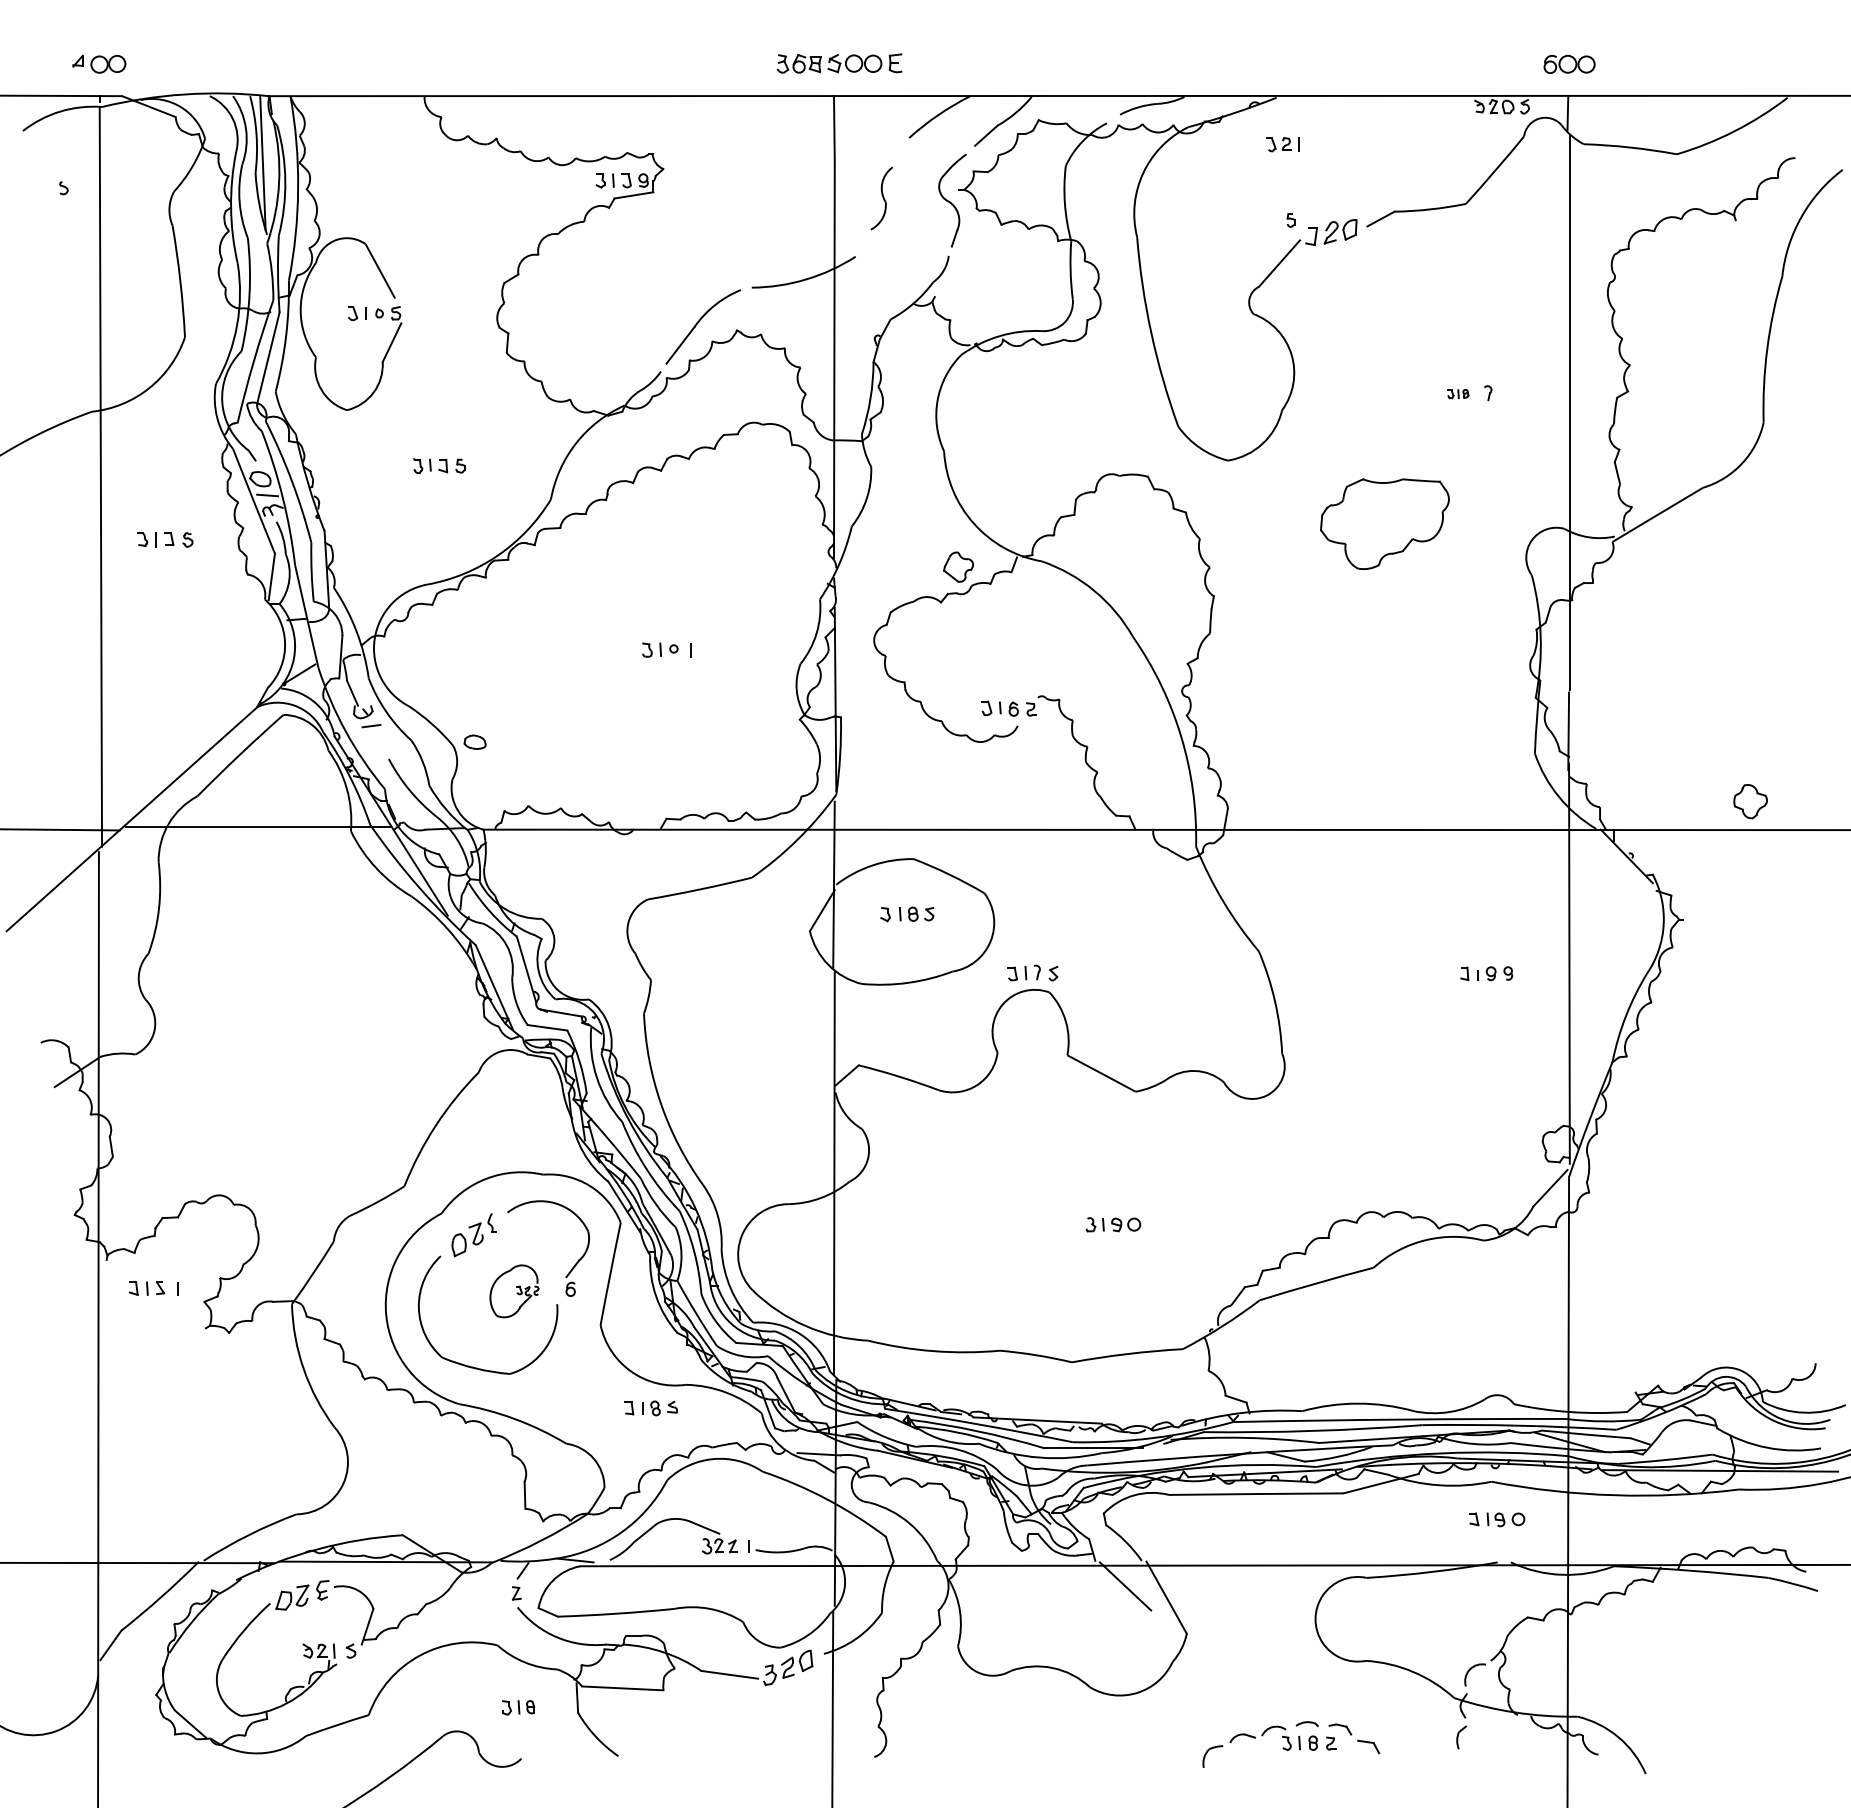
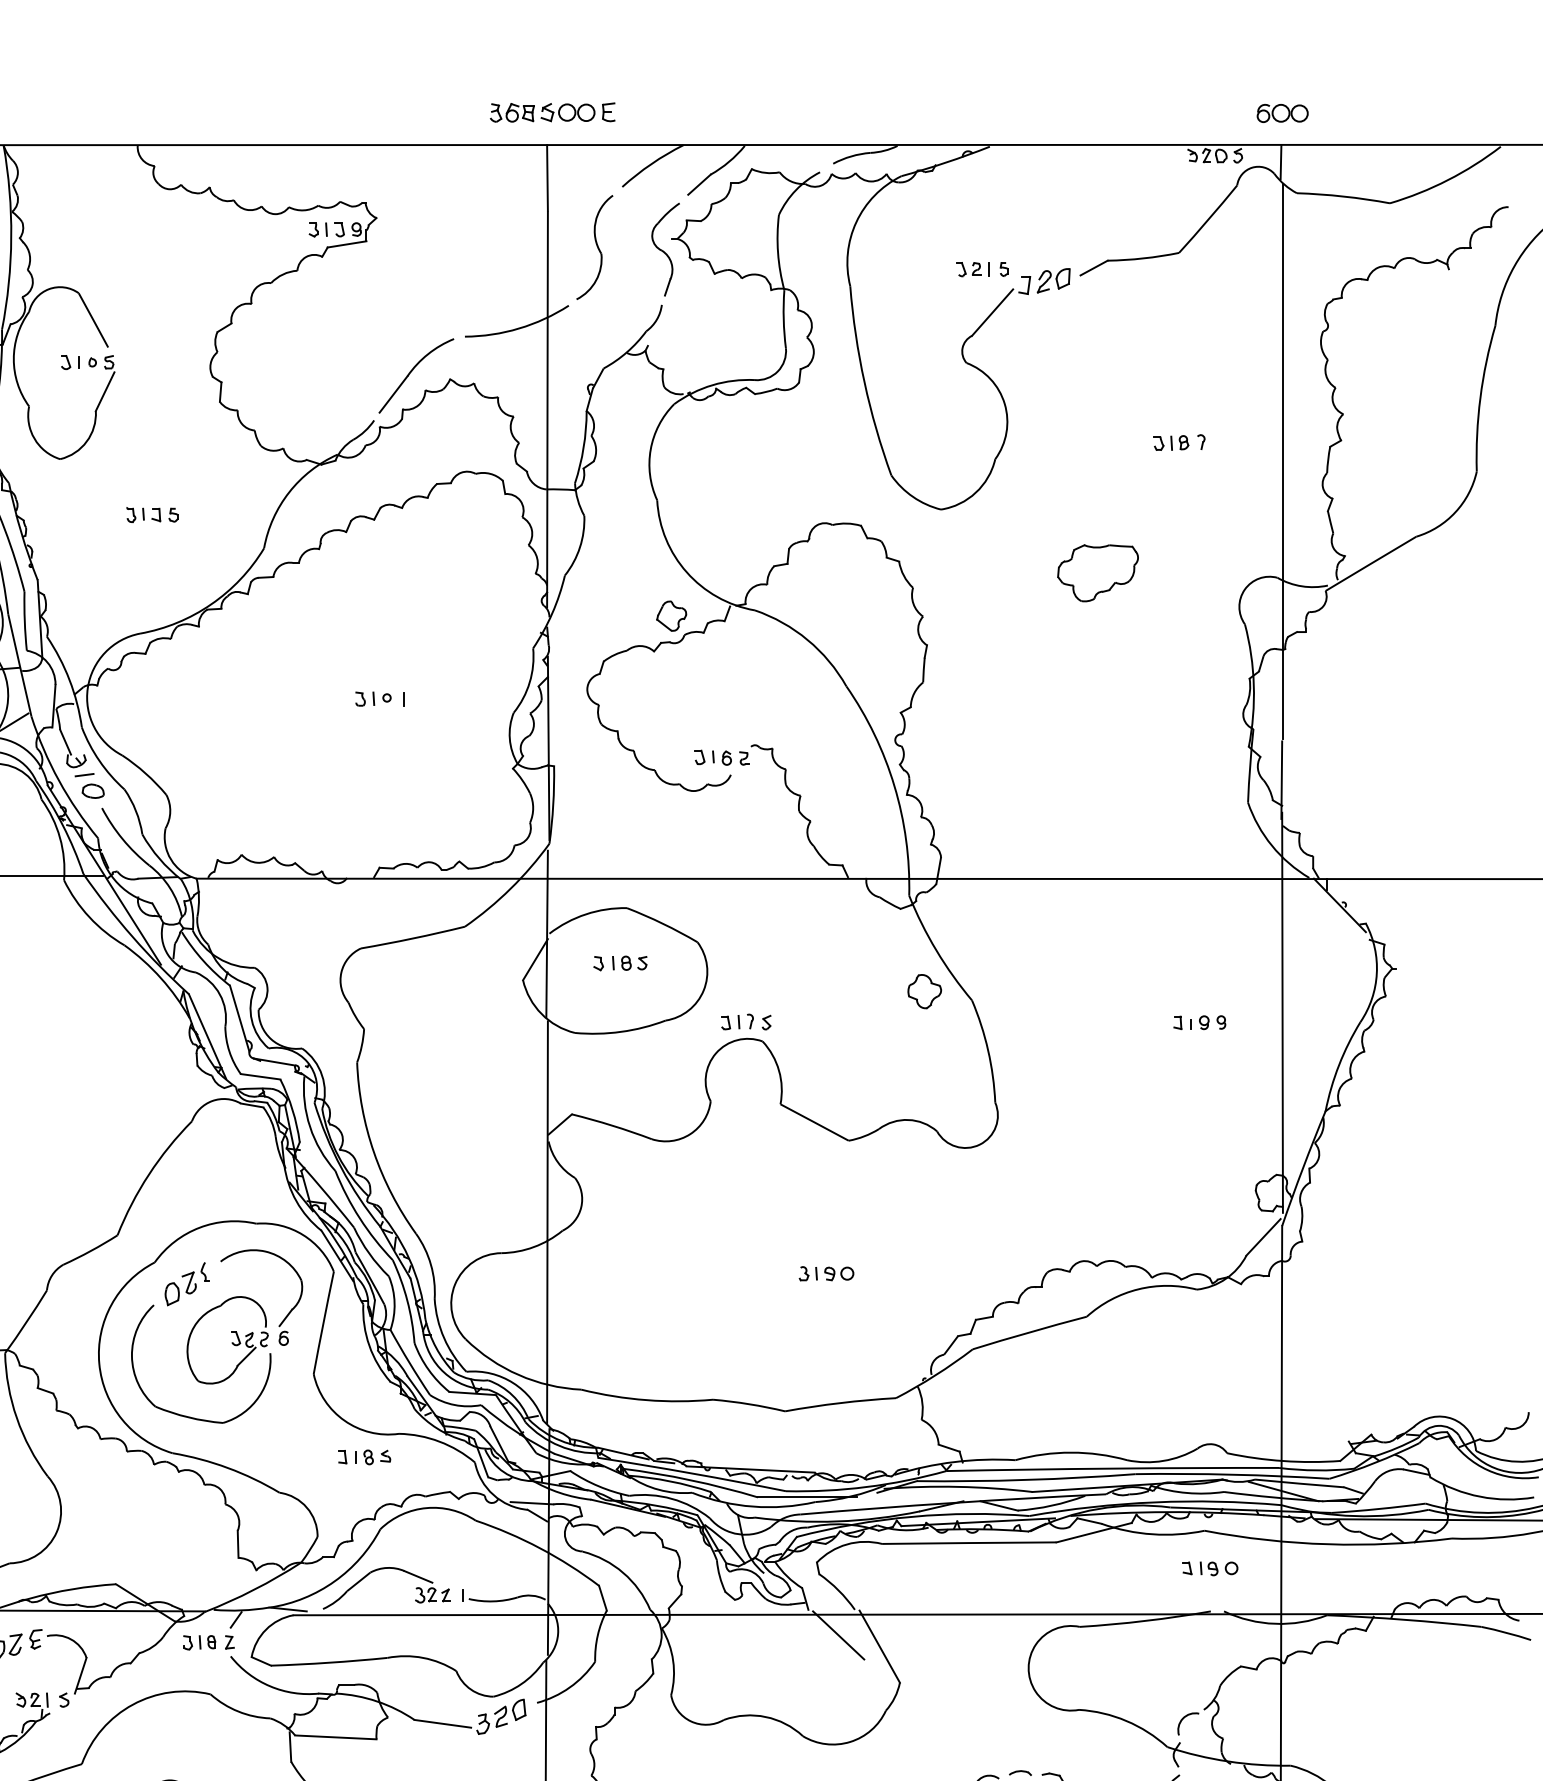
part: (1282, 144) -> (972, 269), moved
part: (881, 198) -> (594, 247), size x1.67
part: (1458, 393) -> (1171, 442), size x1.67
part: (1384, 524) -> (1097, 573), size x0.62
part: (474, 741) -> (92, 790), moved
part: (1750, 801) -> (924, 991), moved
part: (514, 1291) -> (227, 1340), size x1.67
part: (518, 1707) -> (199, 1642), moved

